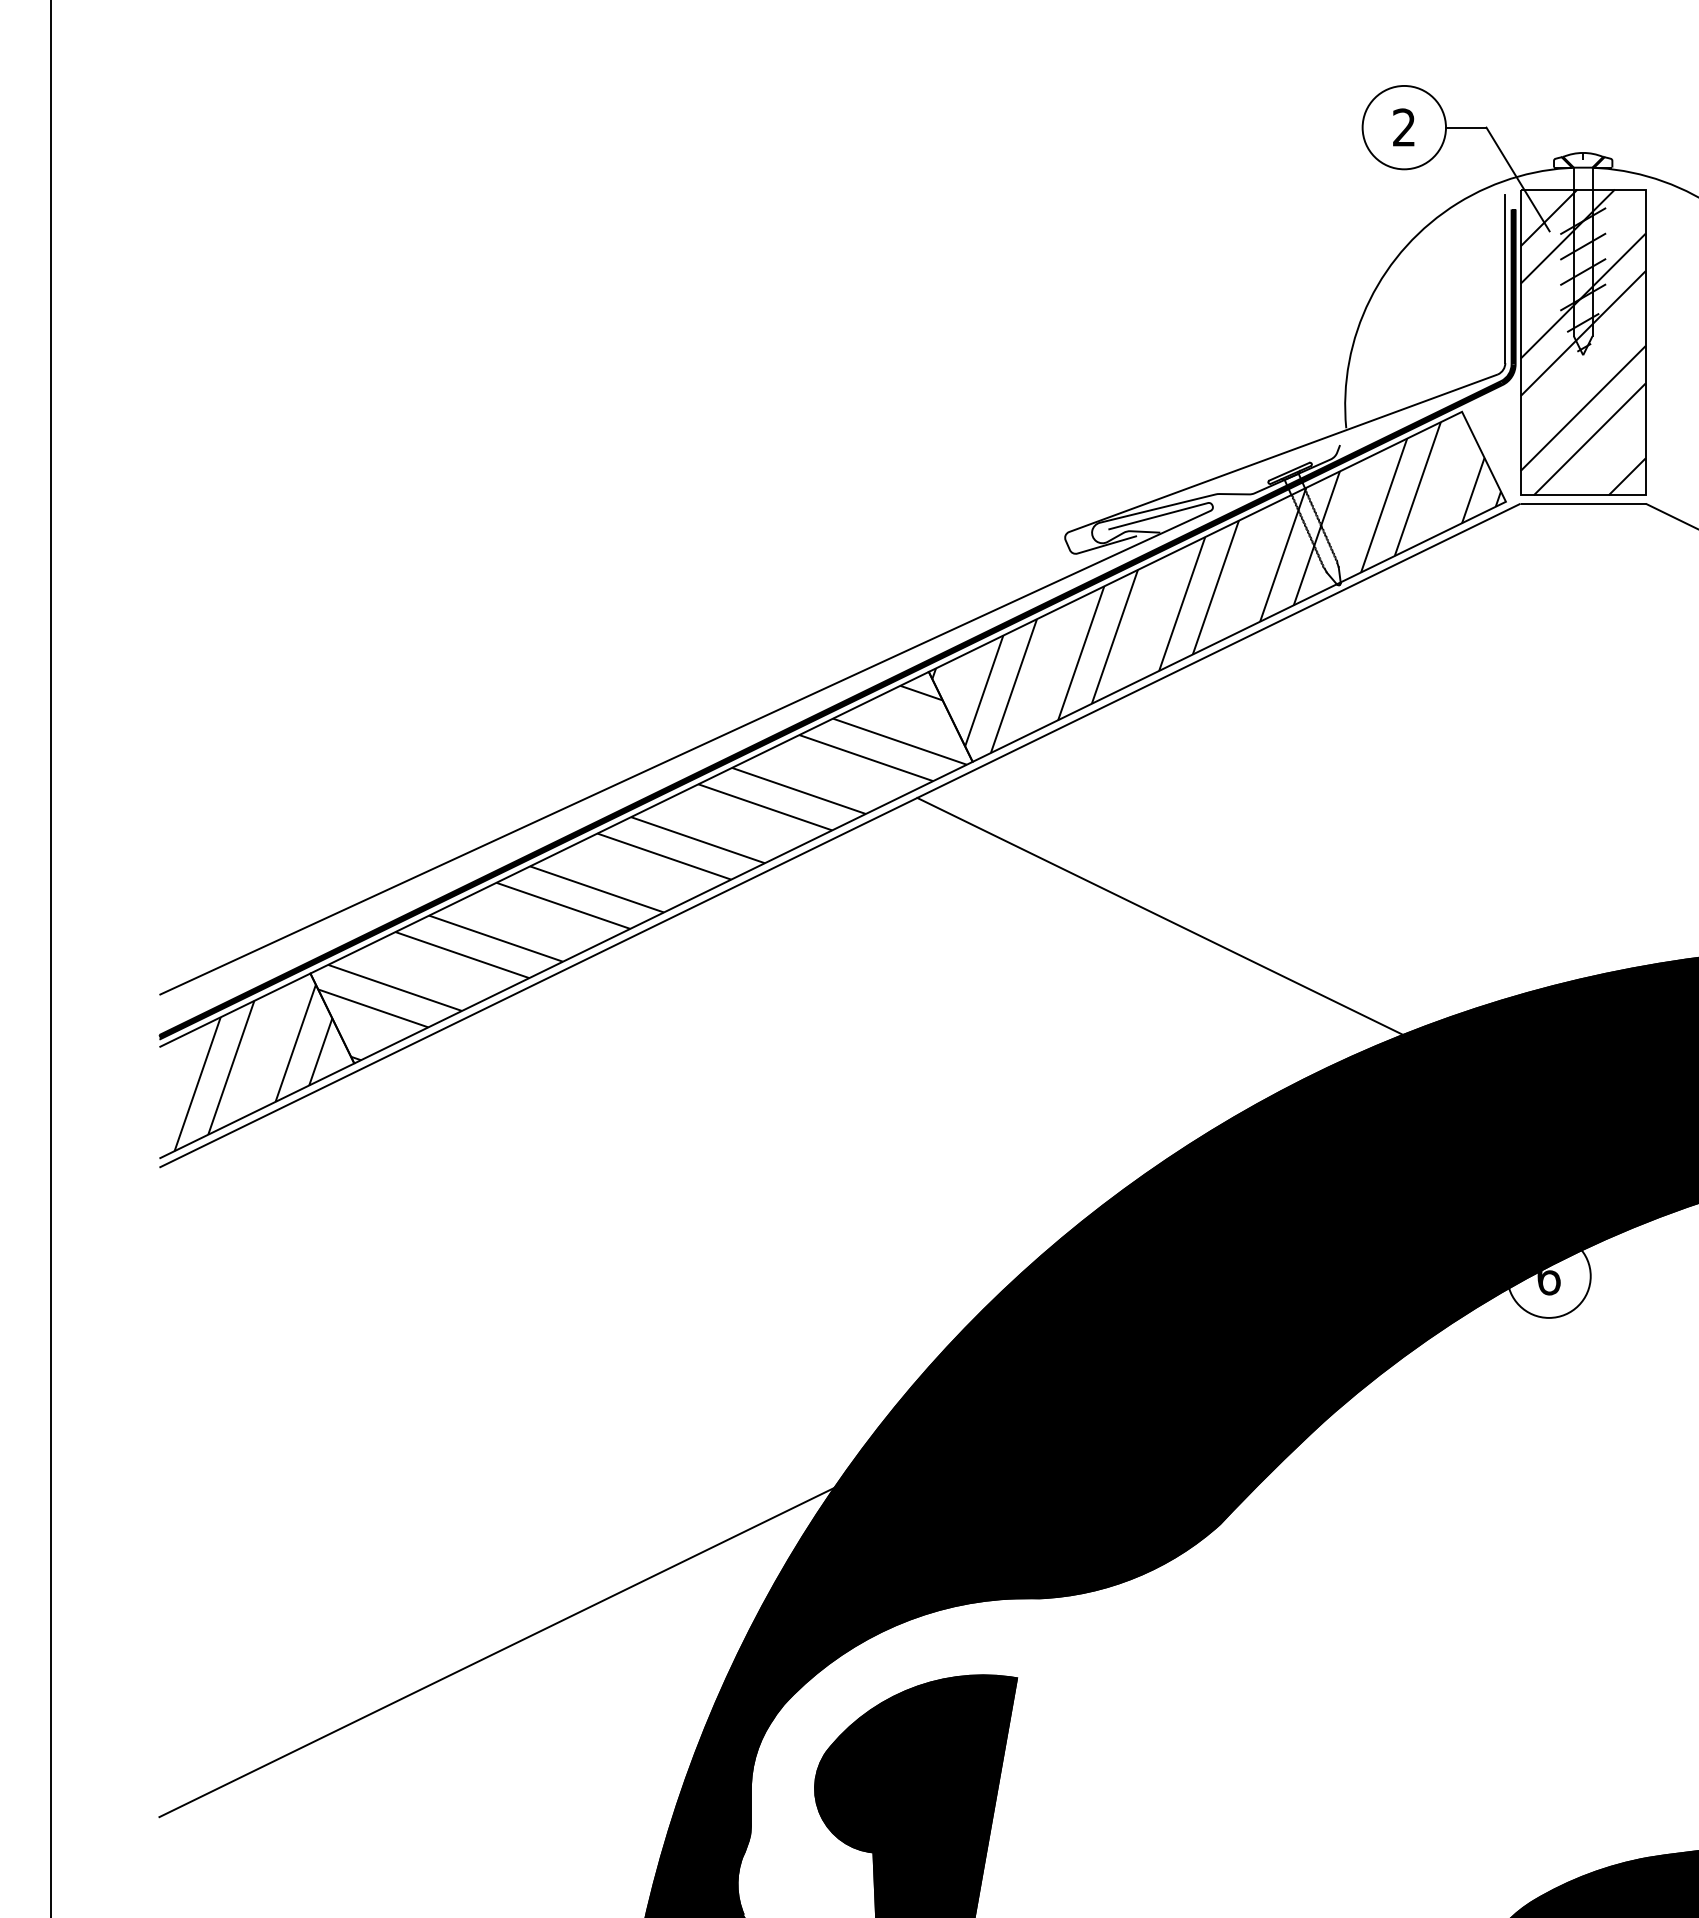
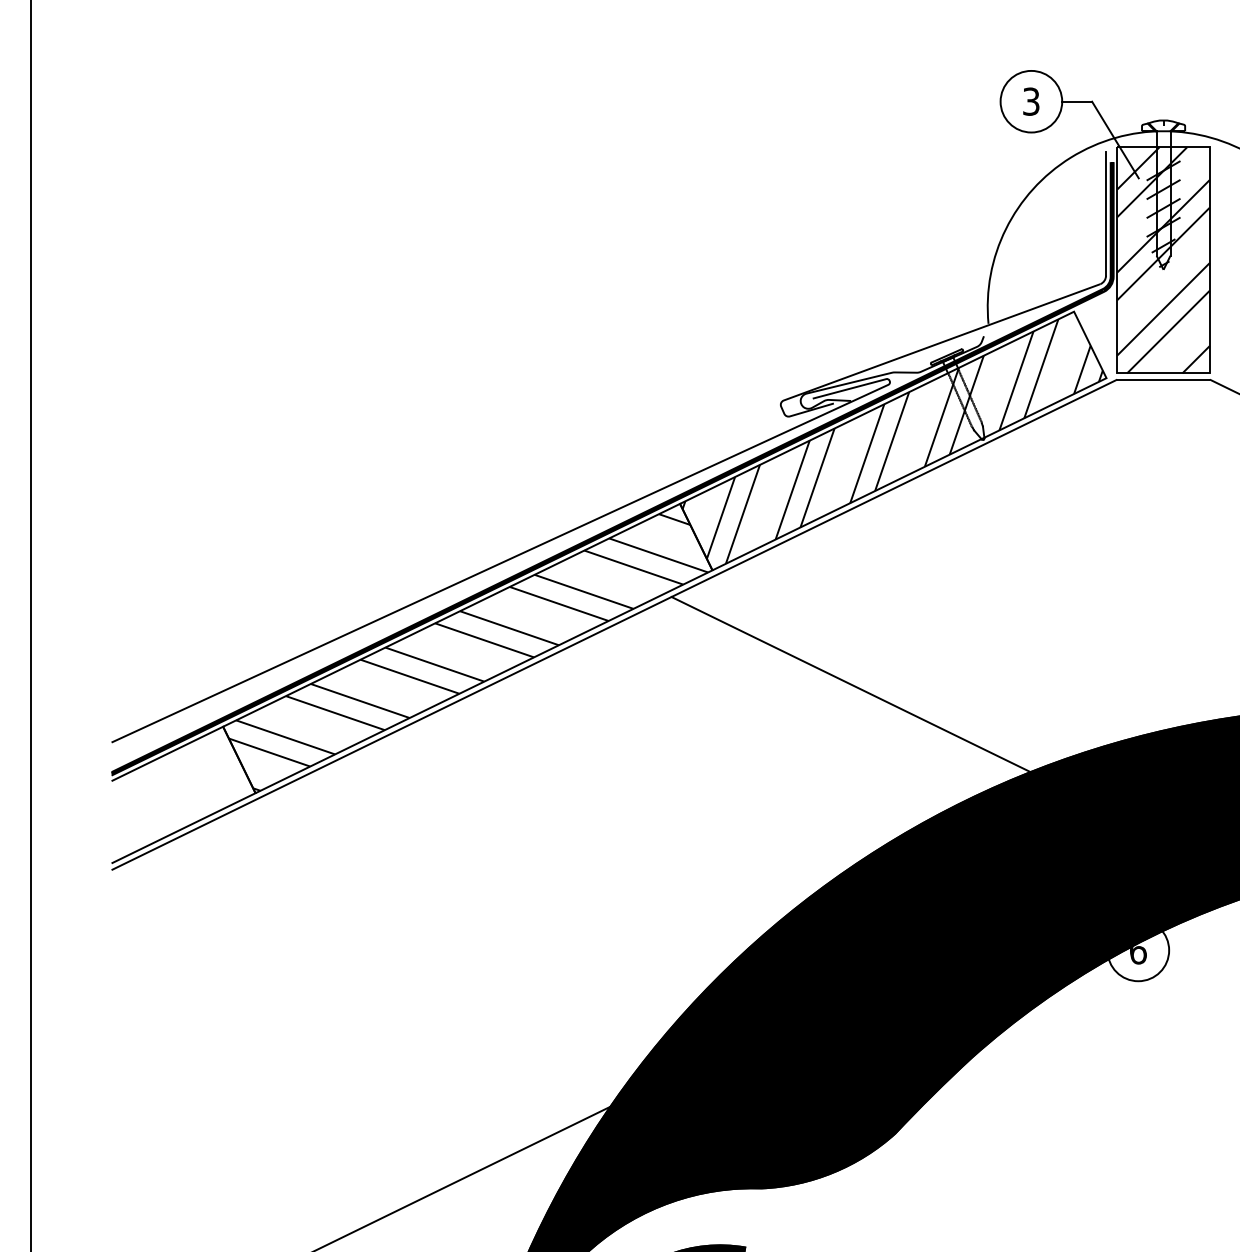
text: (1404, 127) -> (1031, 101), 2 -> 3
hatch: (253, 1067) -> (181, 796), removed

